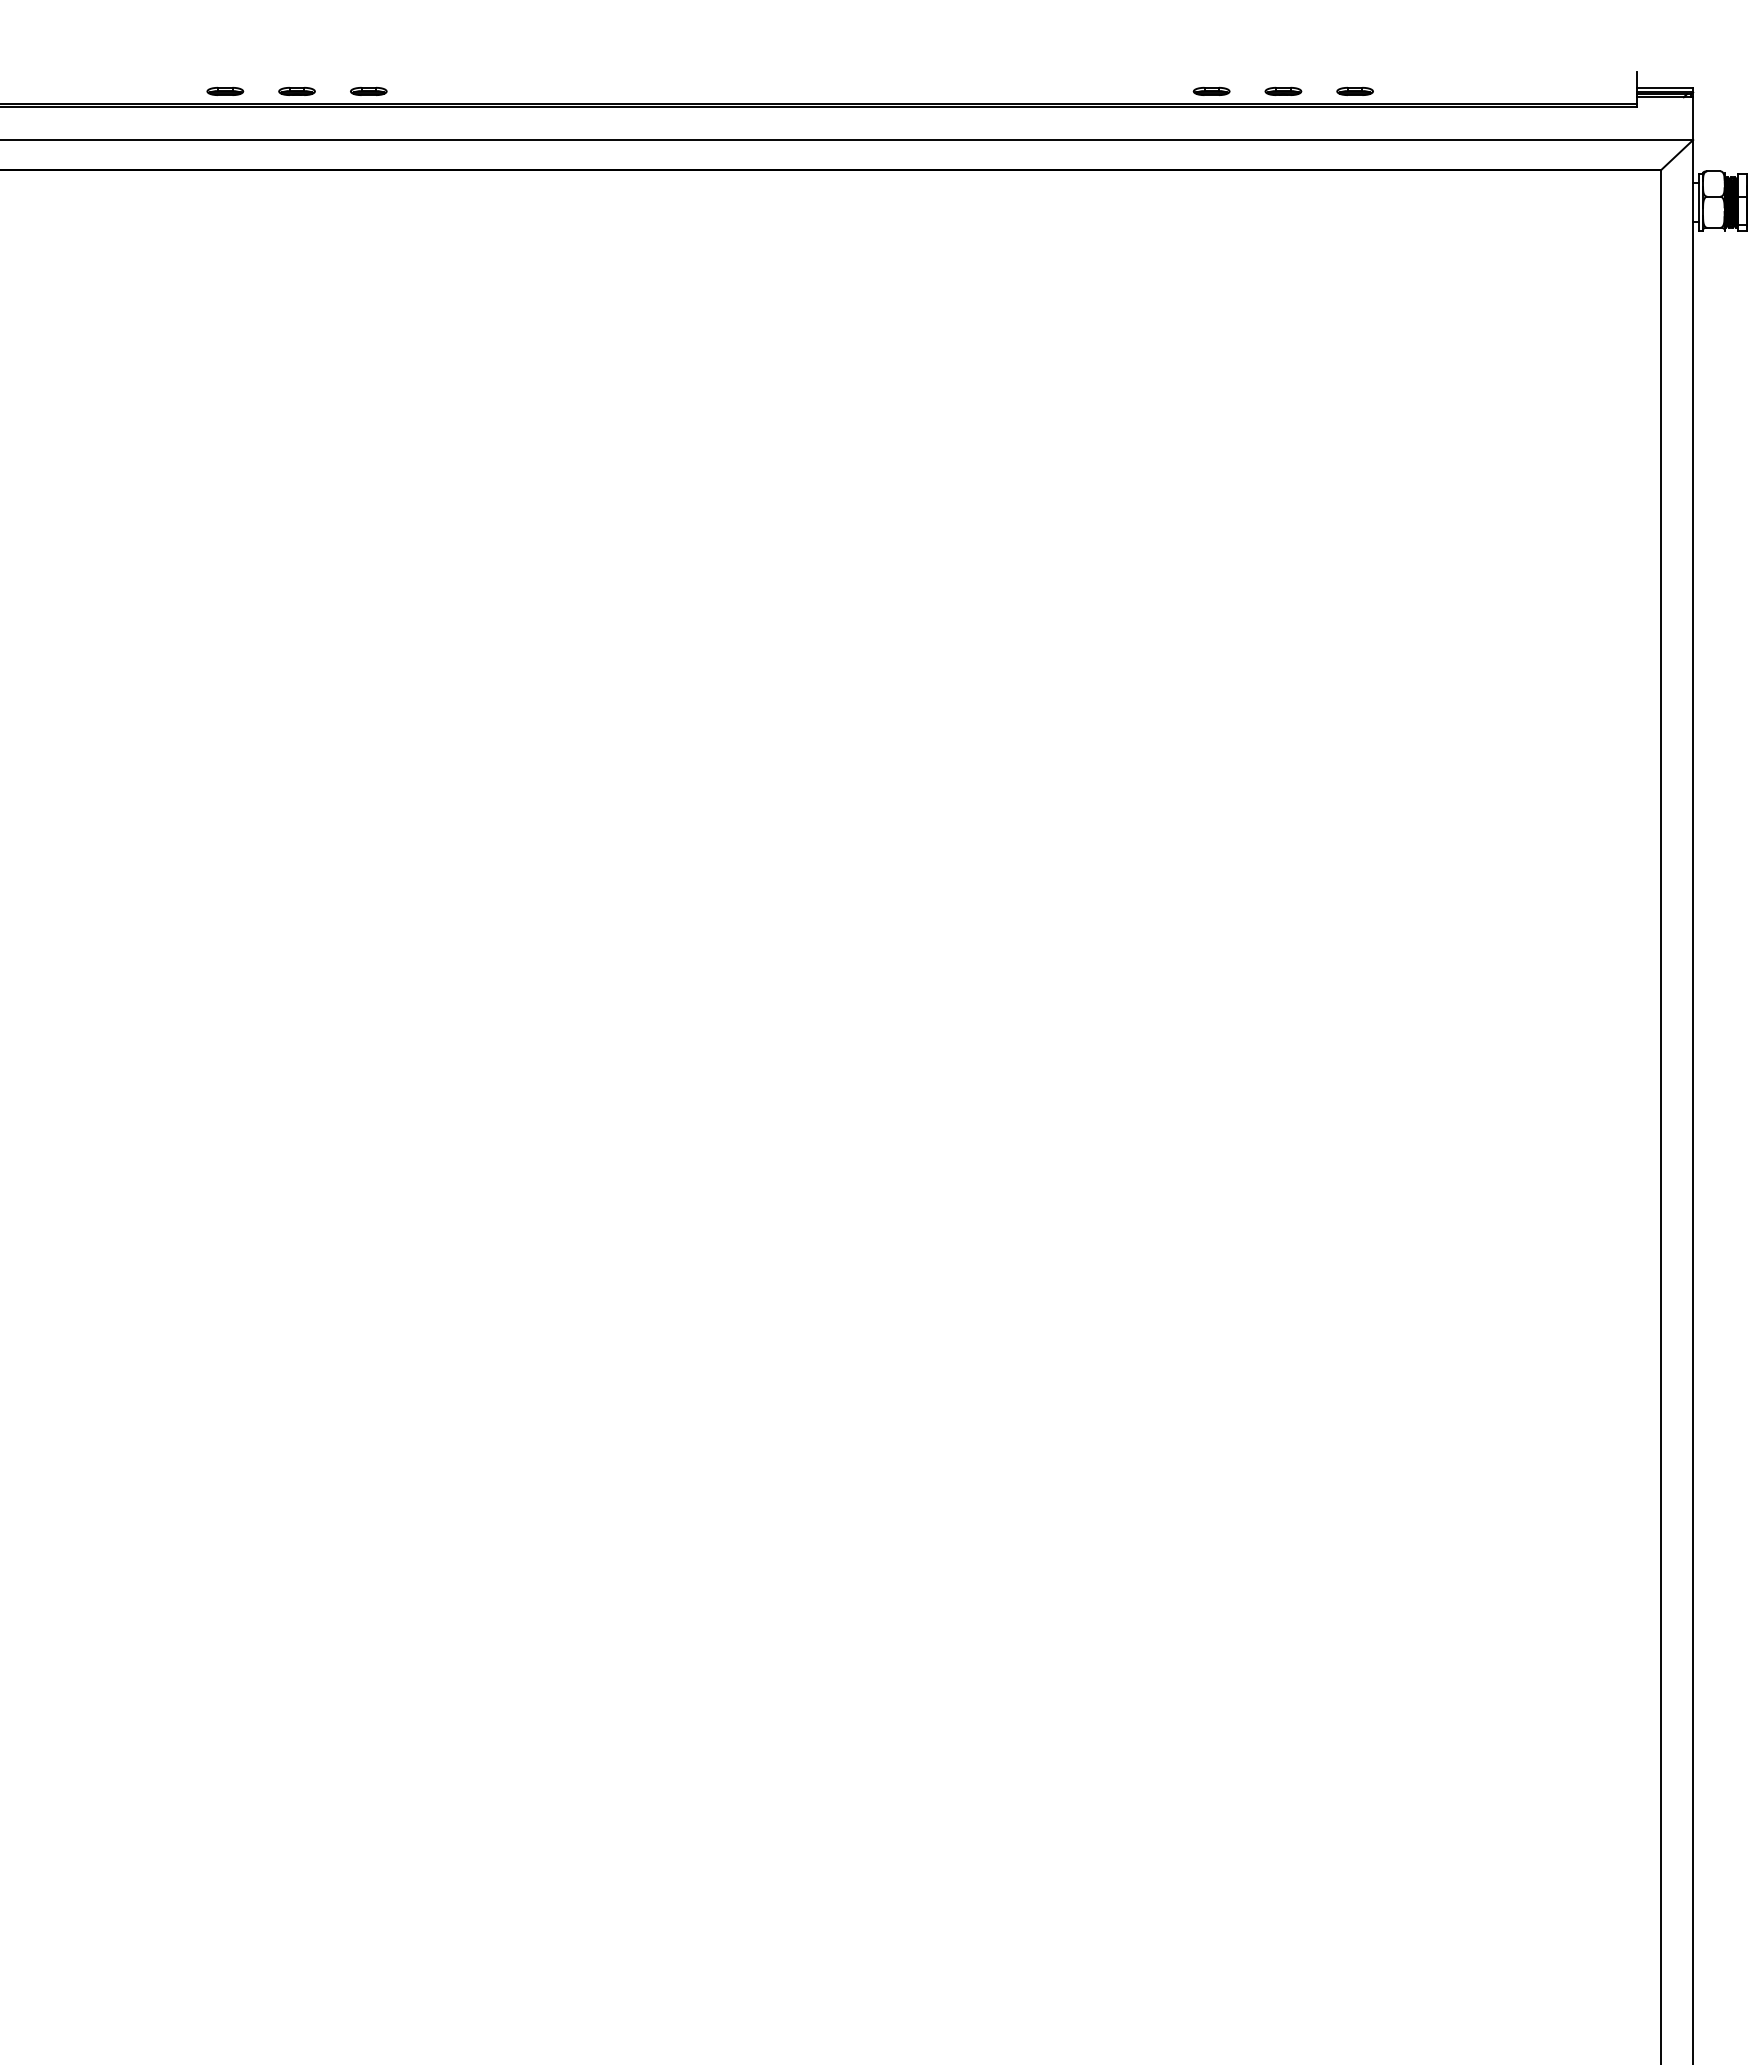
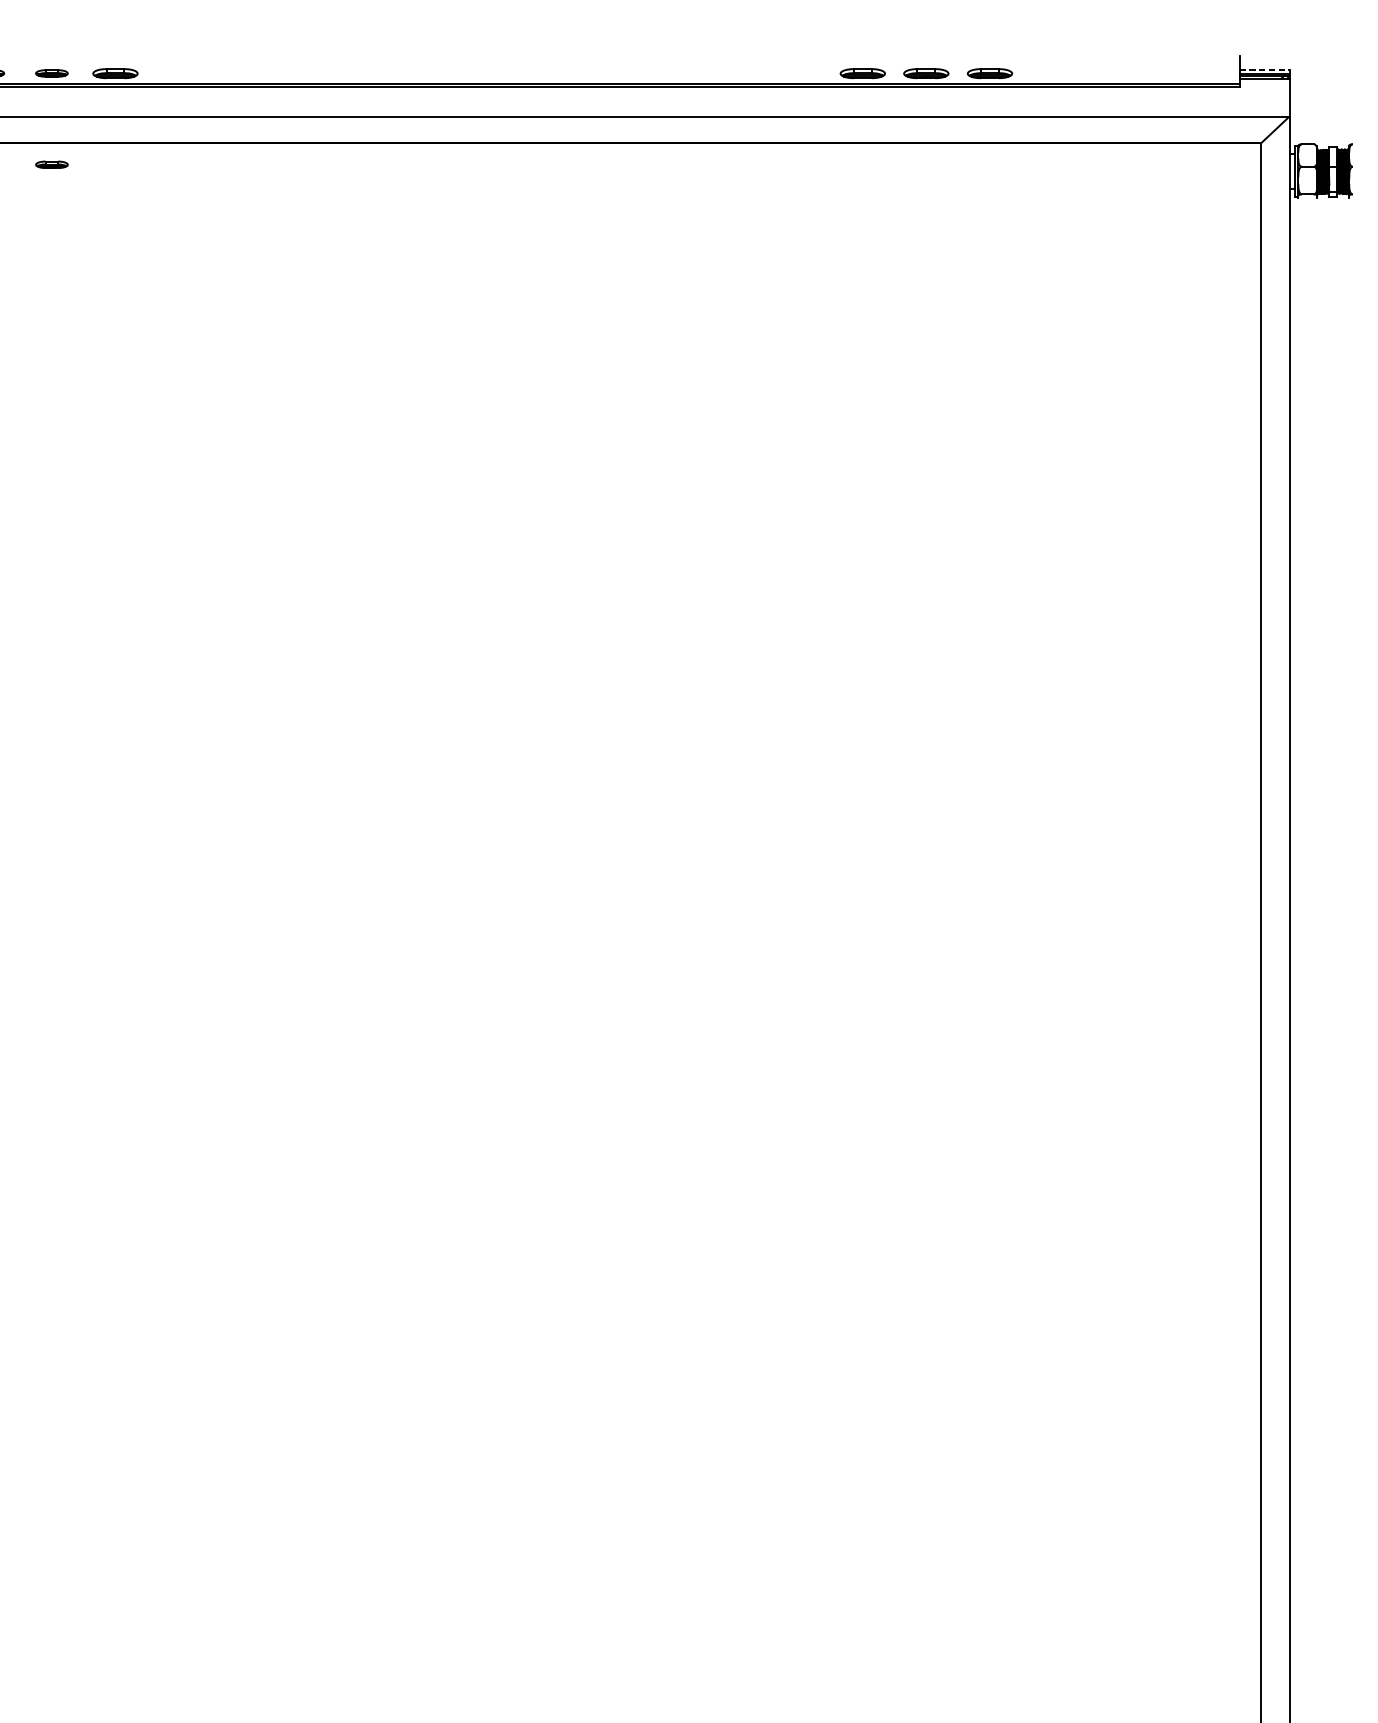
line: (1665, 87) -> (1265, 69), solid -> dashed
part: (368, 90) -> (115, 72), size x1.4
part: (1211, 90) -> (862, 72), size x1.4
part: (1283, 90) -> (926, 72), size x1.4
part: (1354, 90) -> (989, 72), size x1.4
part: (296, 194) -> (51, 164), added

